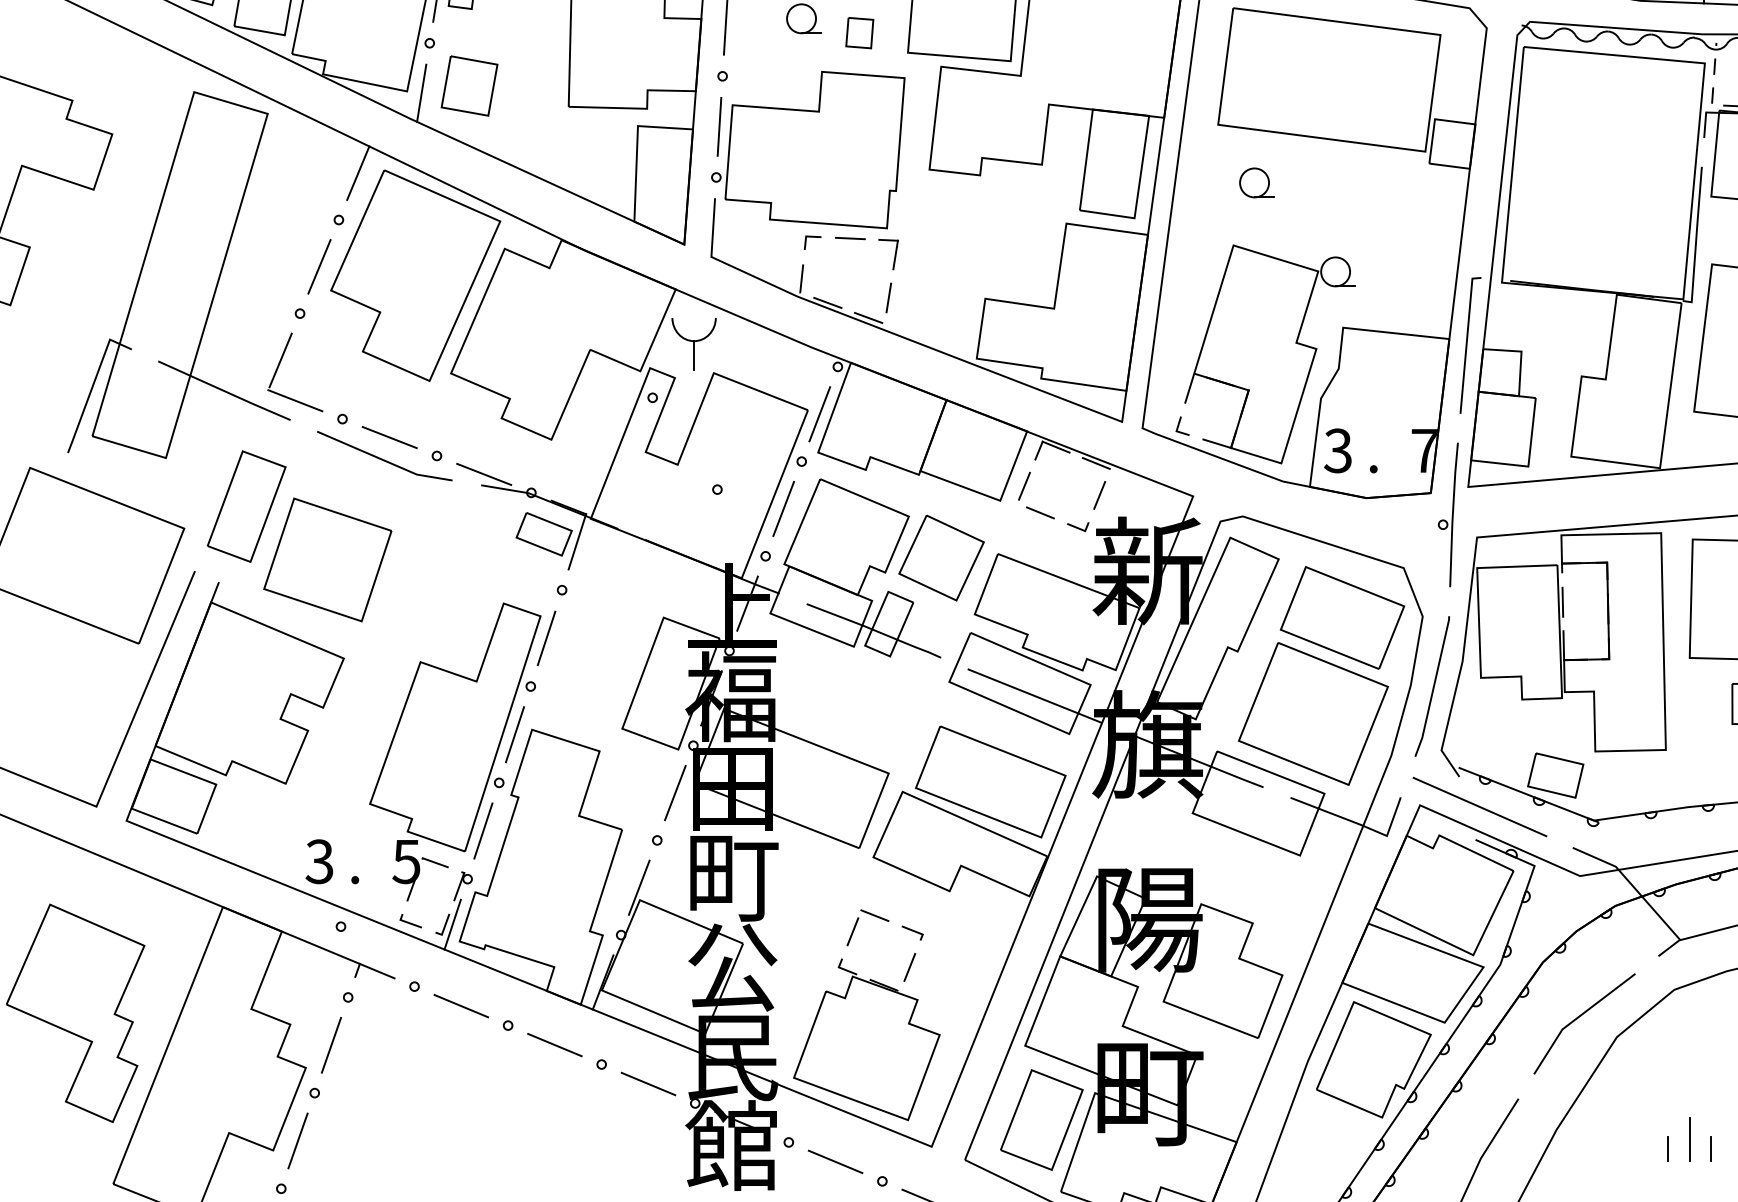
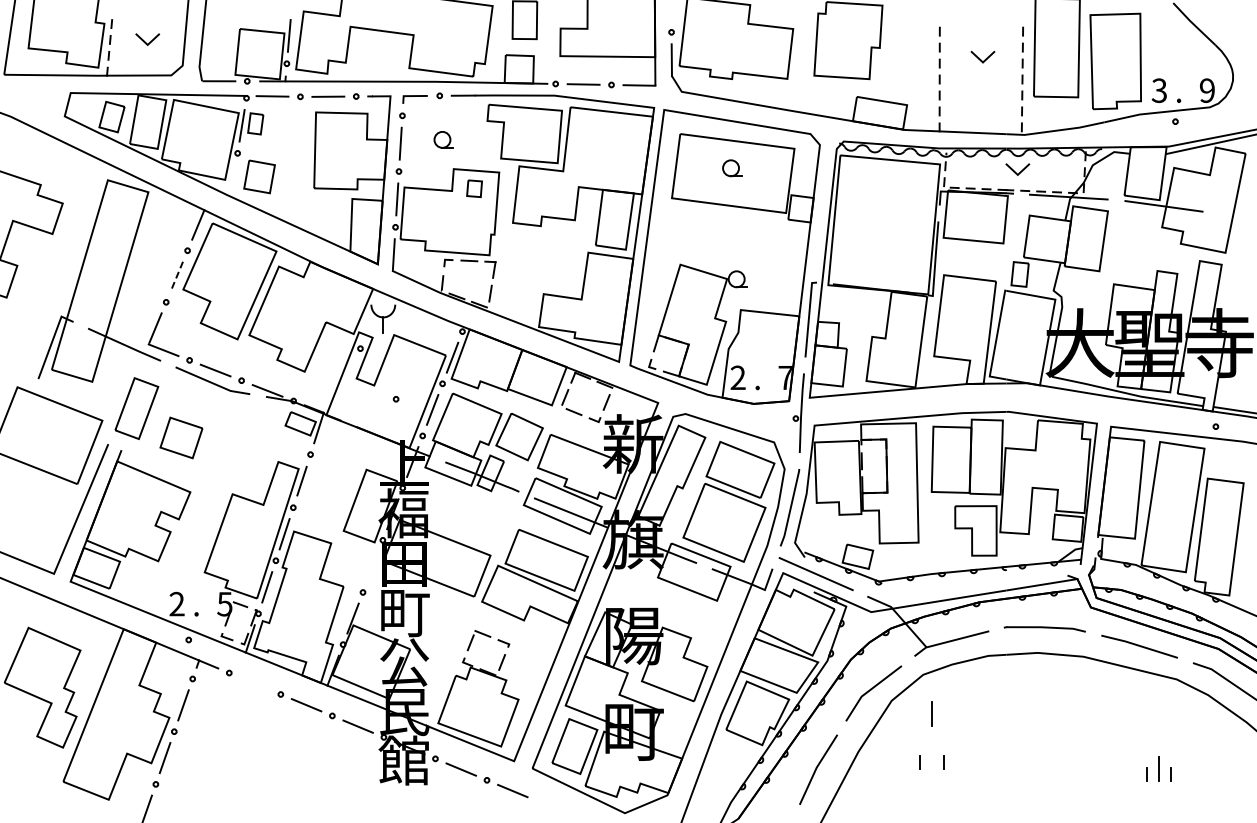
part: (859, 32) -> (474, 188), moved
line: (420, 92) -> (232, 180), removed
part: (1257, 183) -> (732, 168), moved
line: (318, 266) -> (176, 276), solid -> dashed
text: (1337, 451) -> (737, 378), 3 -> 2
part: (327, 559) -> (181, 437), size x0.6
line: (674, 793) -> (372, 566), removed
text: (318, 862) -> (176, 604), 3 -> 2
line: (460, 1005) -> (254, 683), removed
line: (1689, 1138) -> (931, 713), moved

